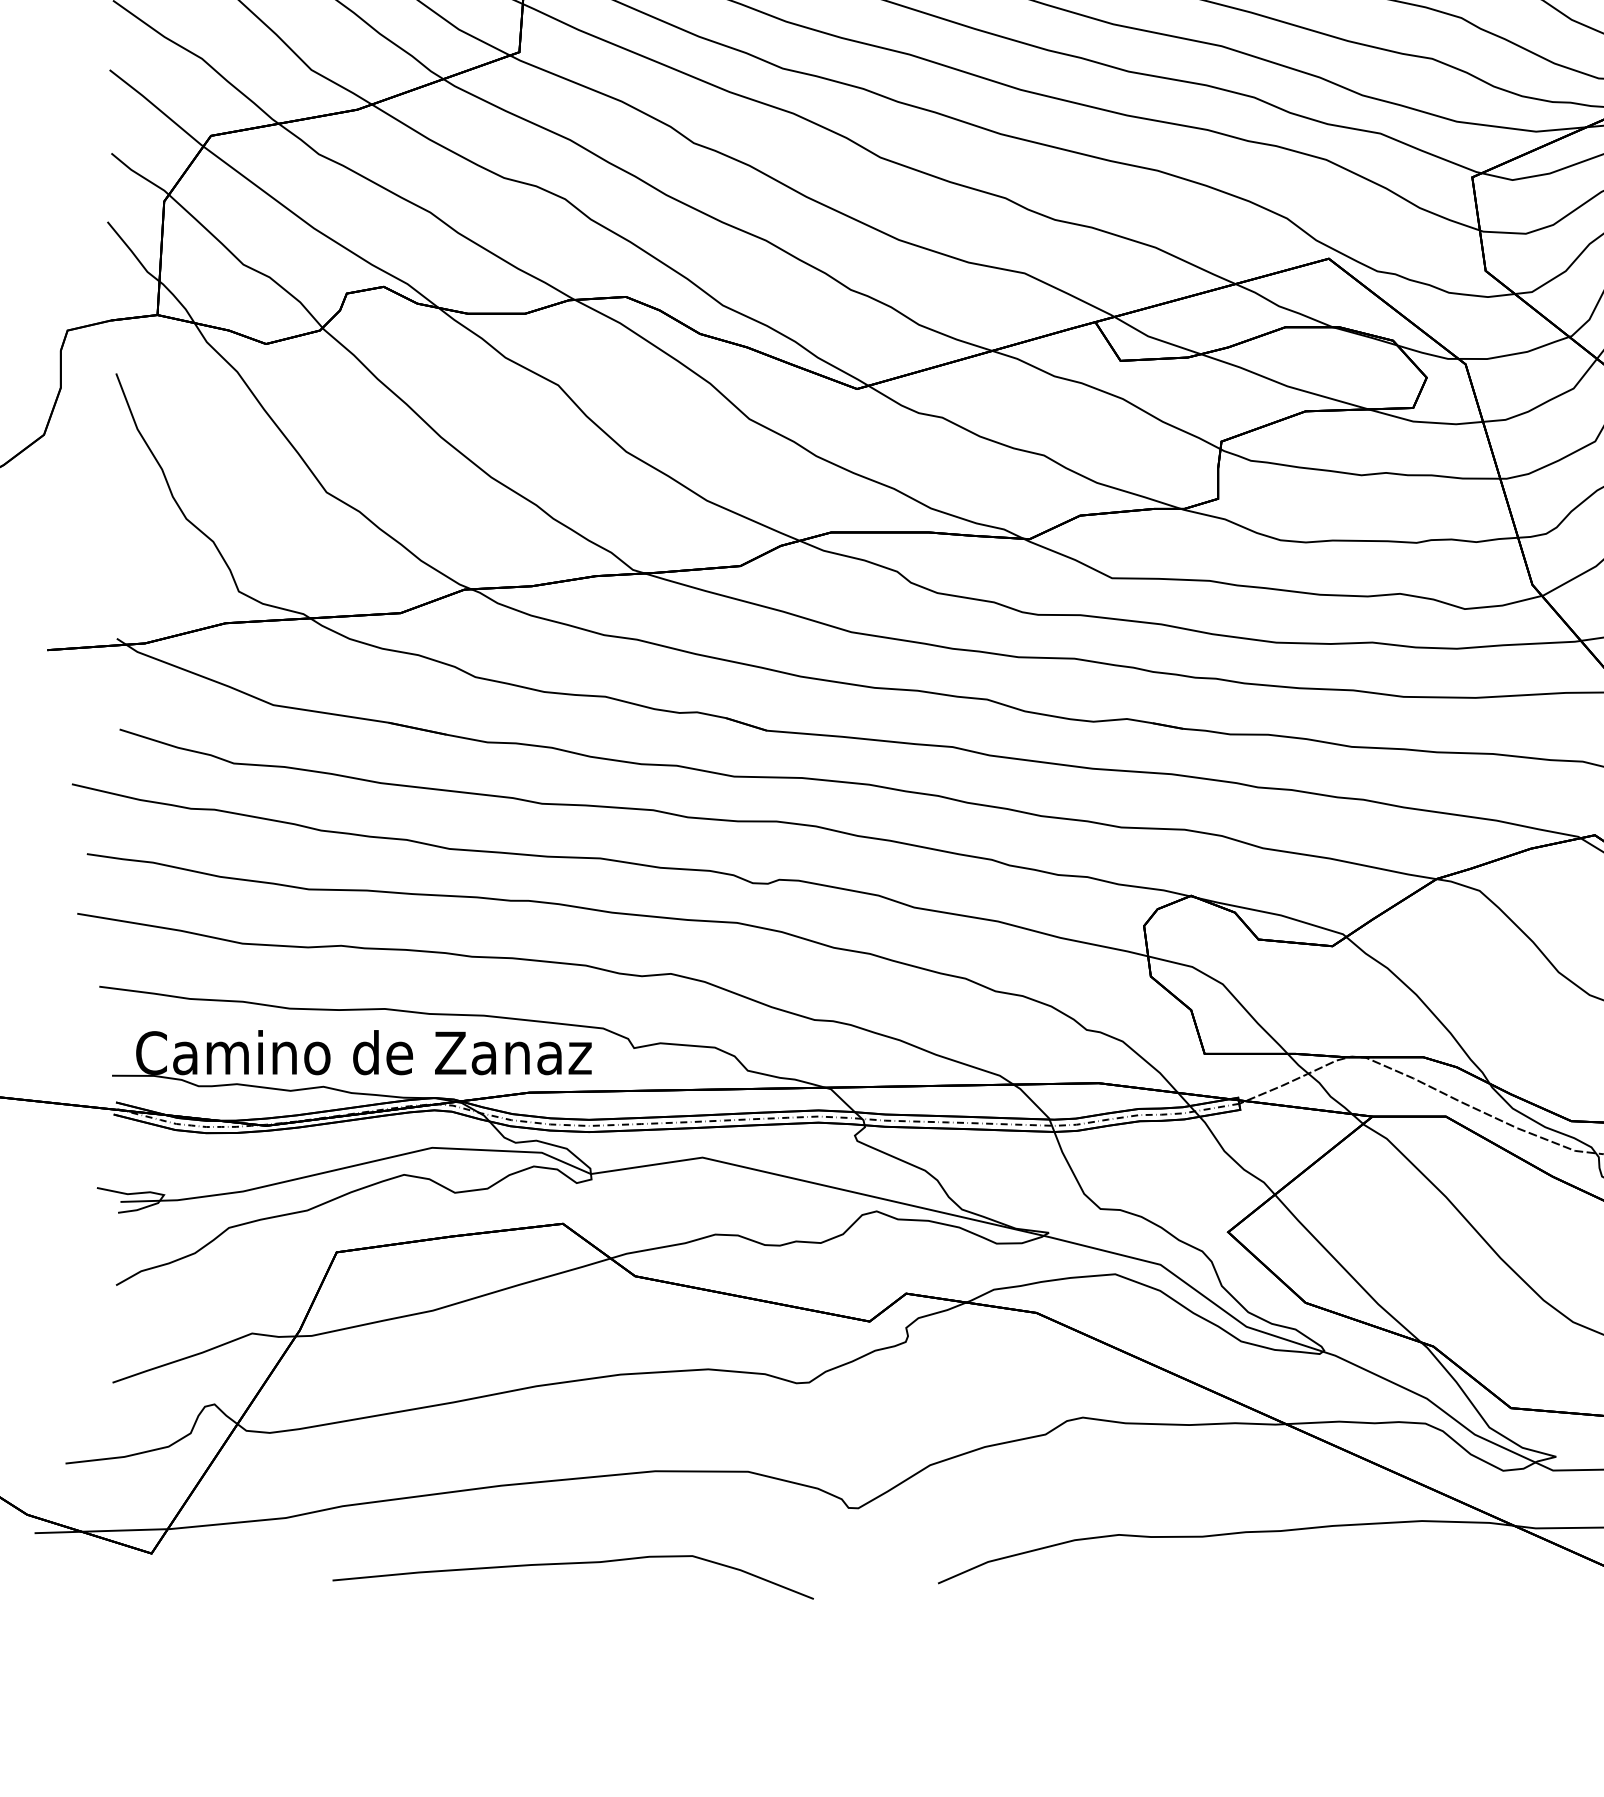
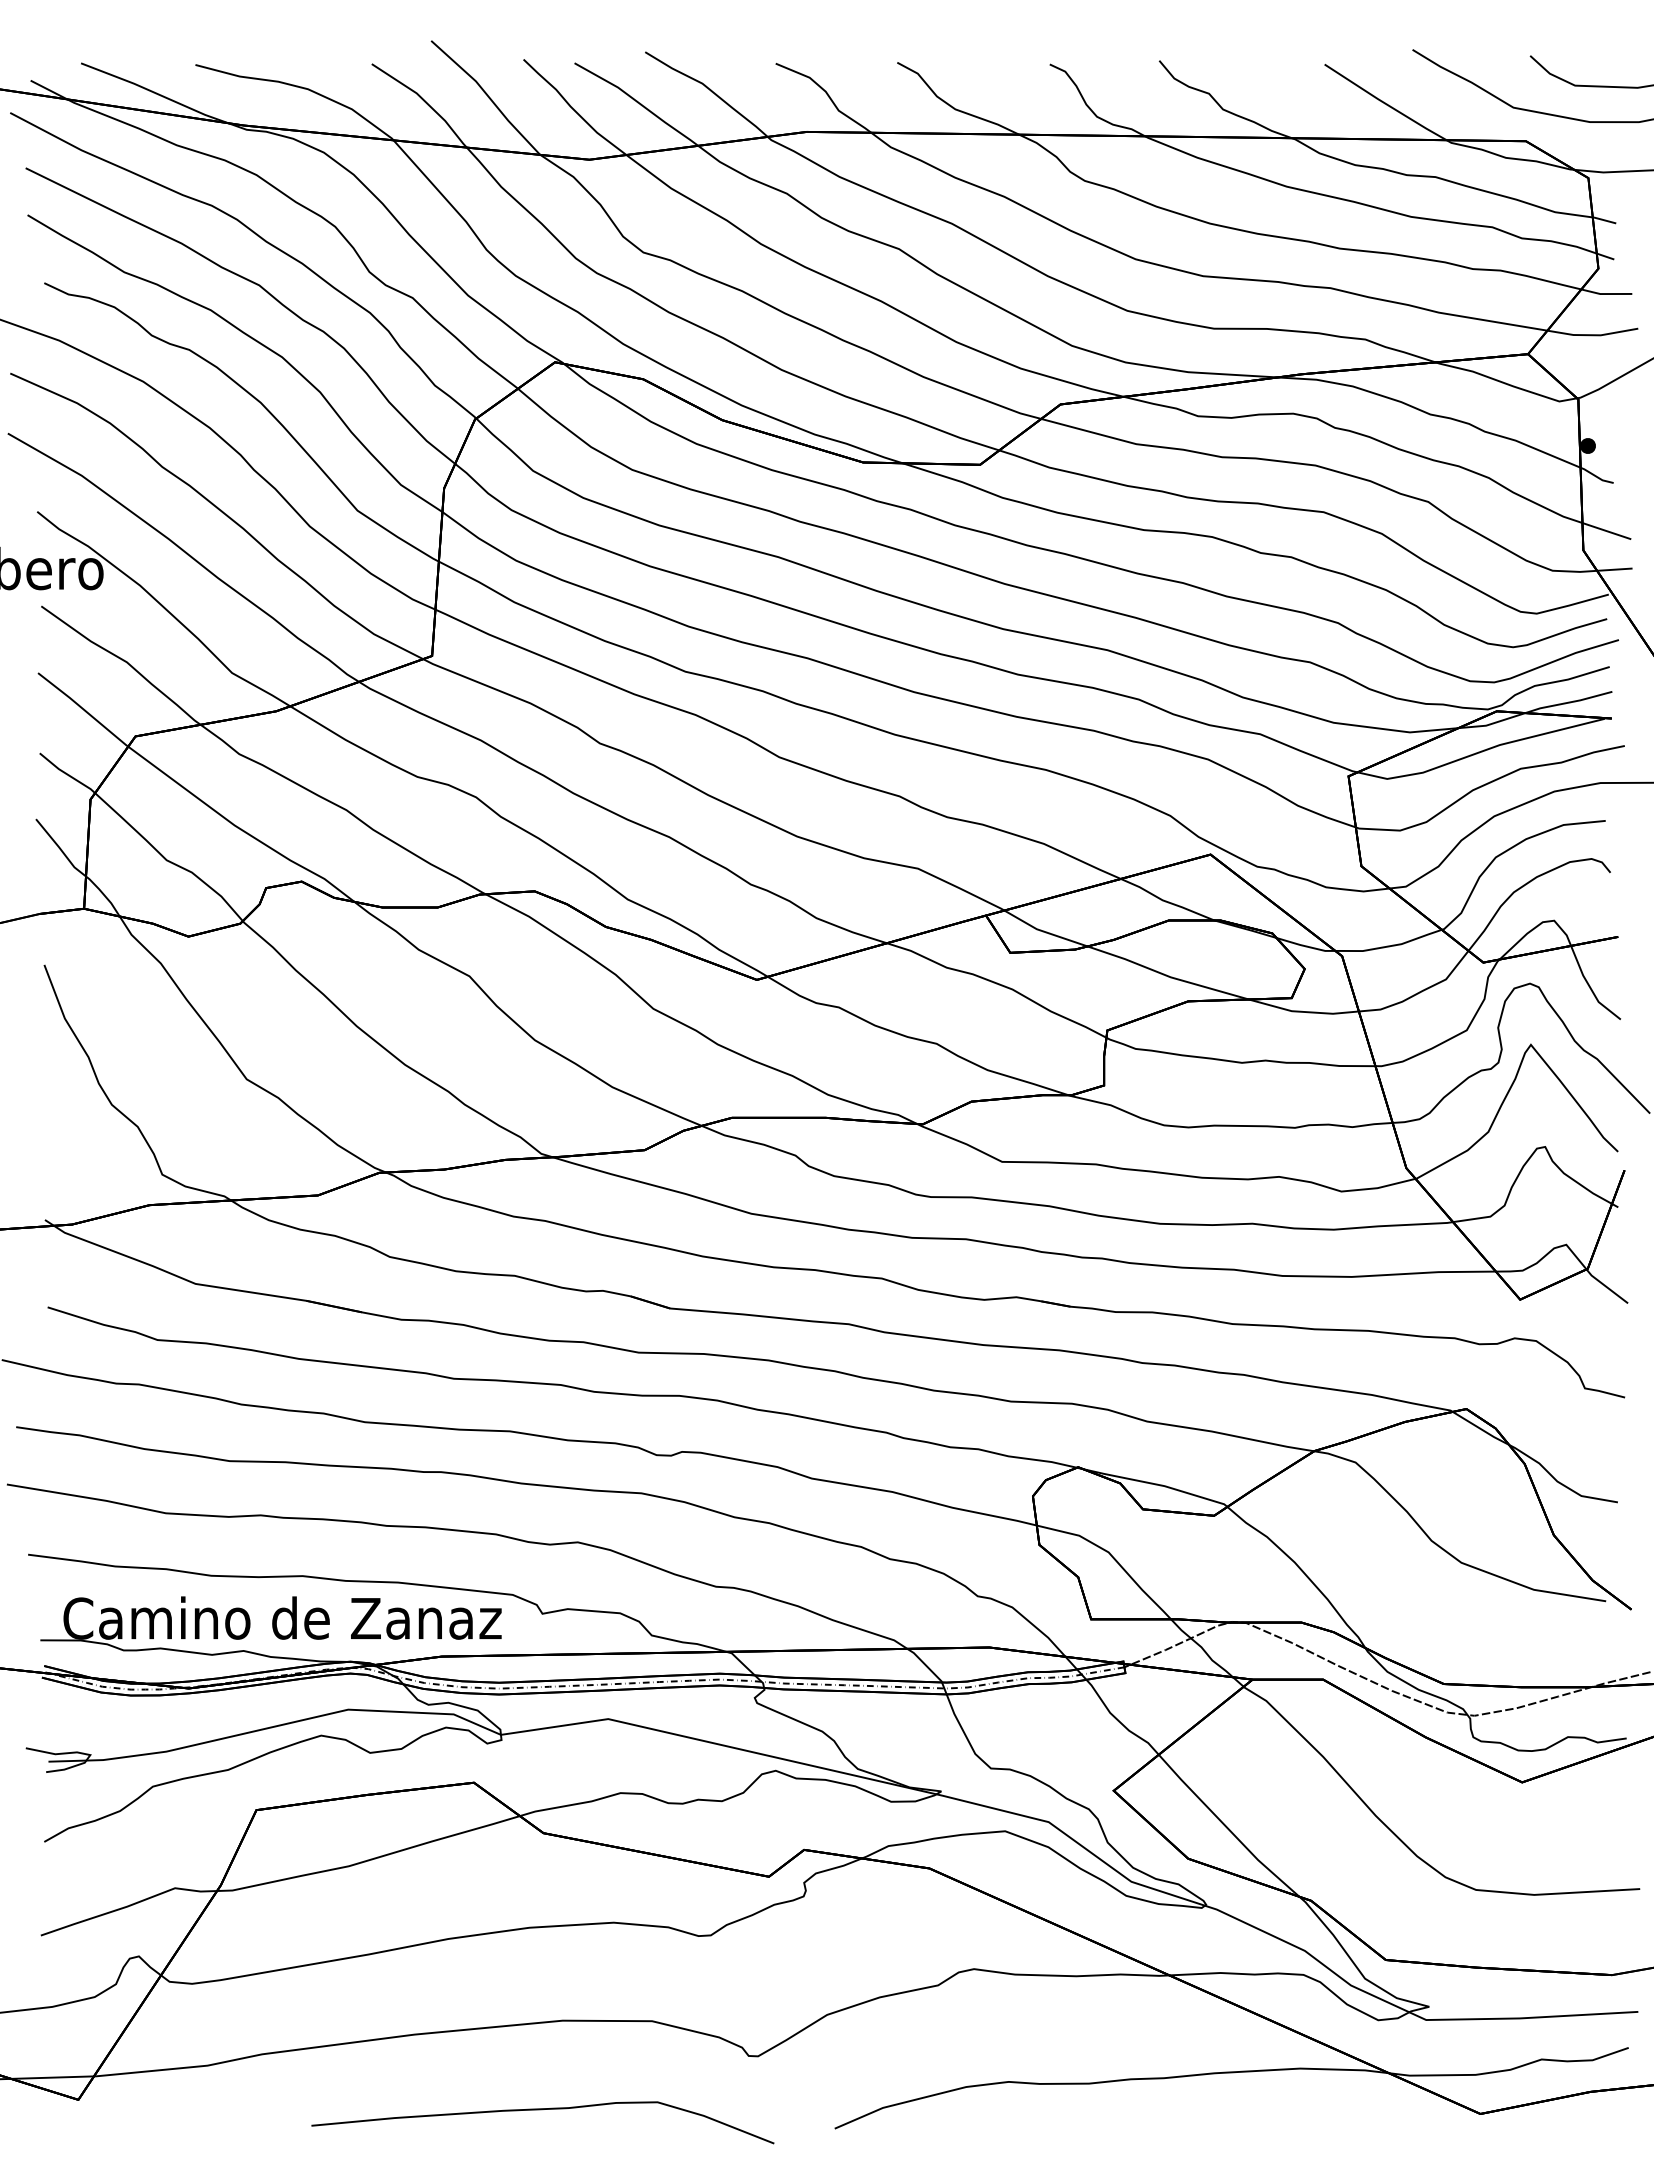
curve: (572, 1564) -> (542, 2110), moved

